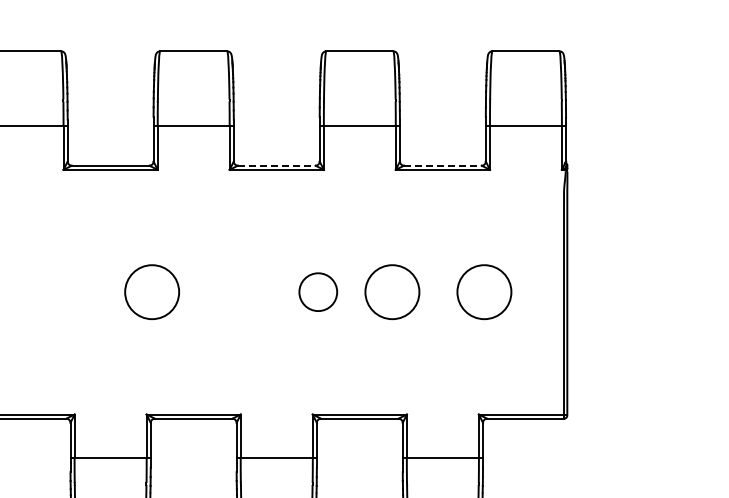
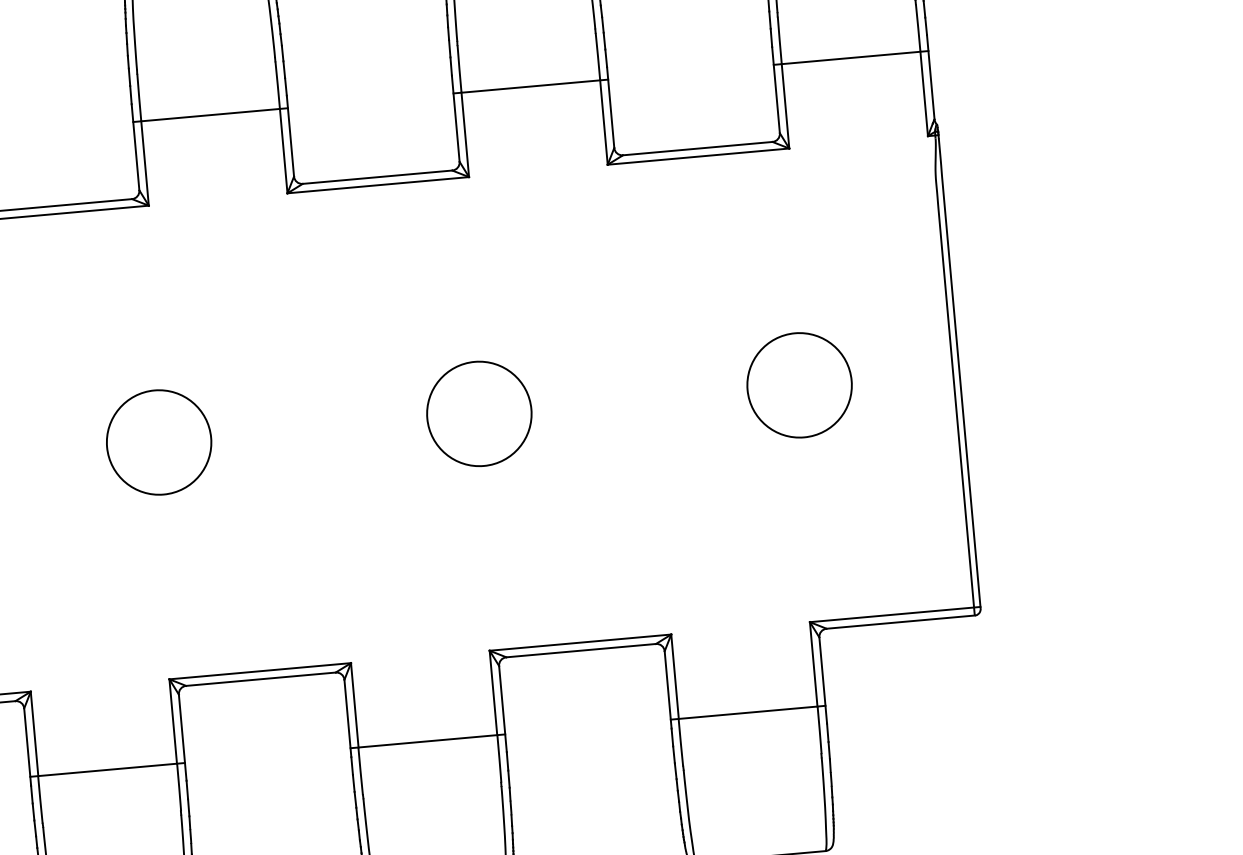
line: (276, 165) -> (377, 176), dashed -> solid
line: (442, 165) -> (697, 148), dashed -> solid
circle: (318, 292) -> (479, 414), size x1.43
circle: (392, 292) -> (622, 401), removed

